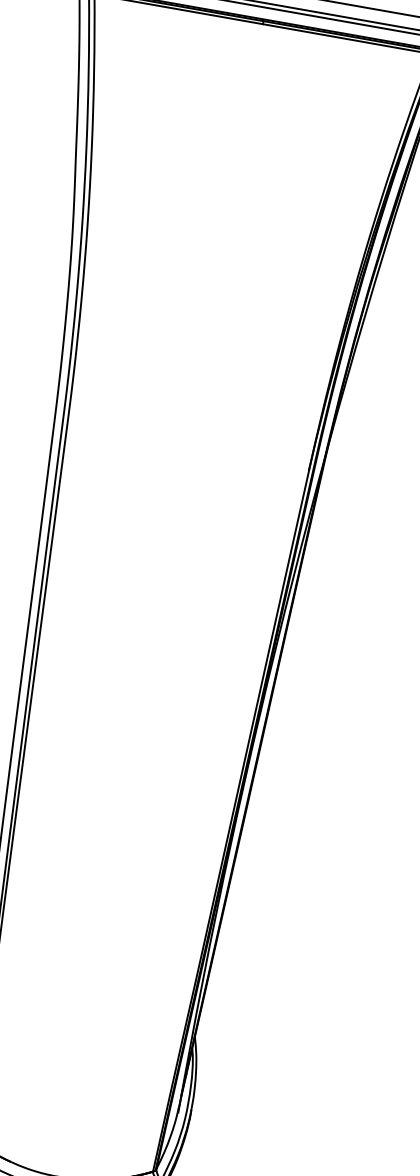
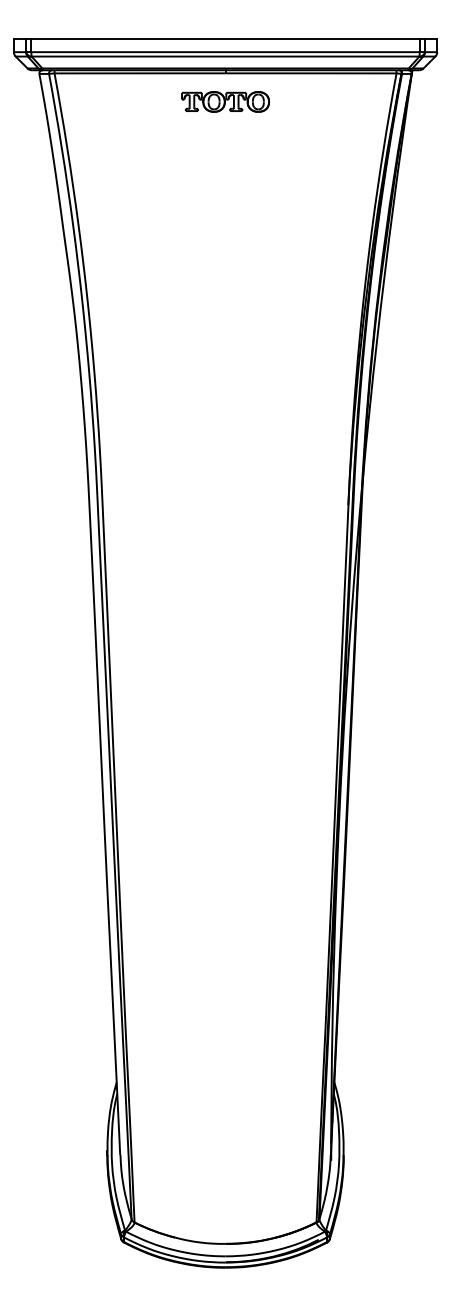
part: (258, 51) -> (225, 101), added

